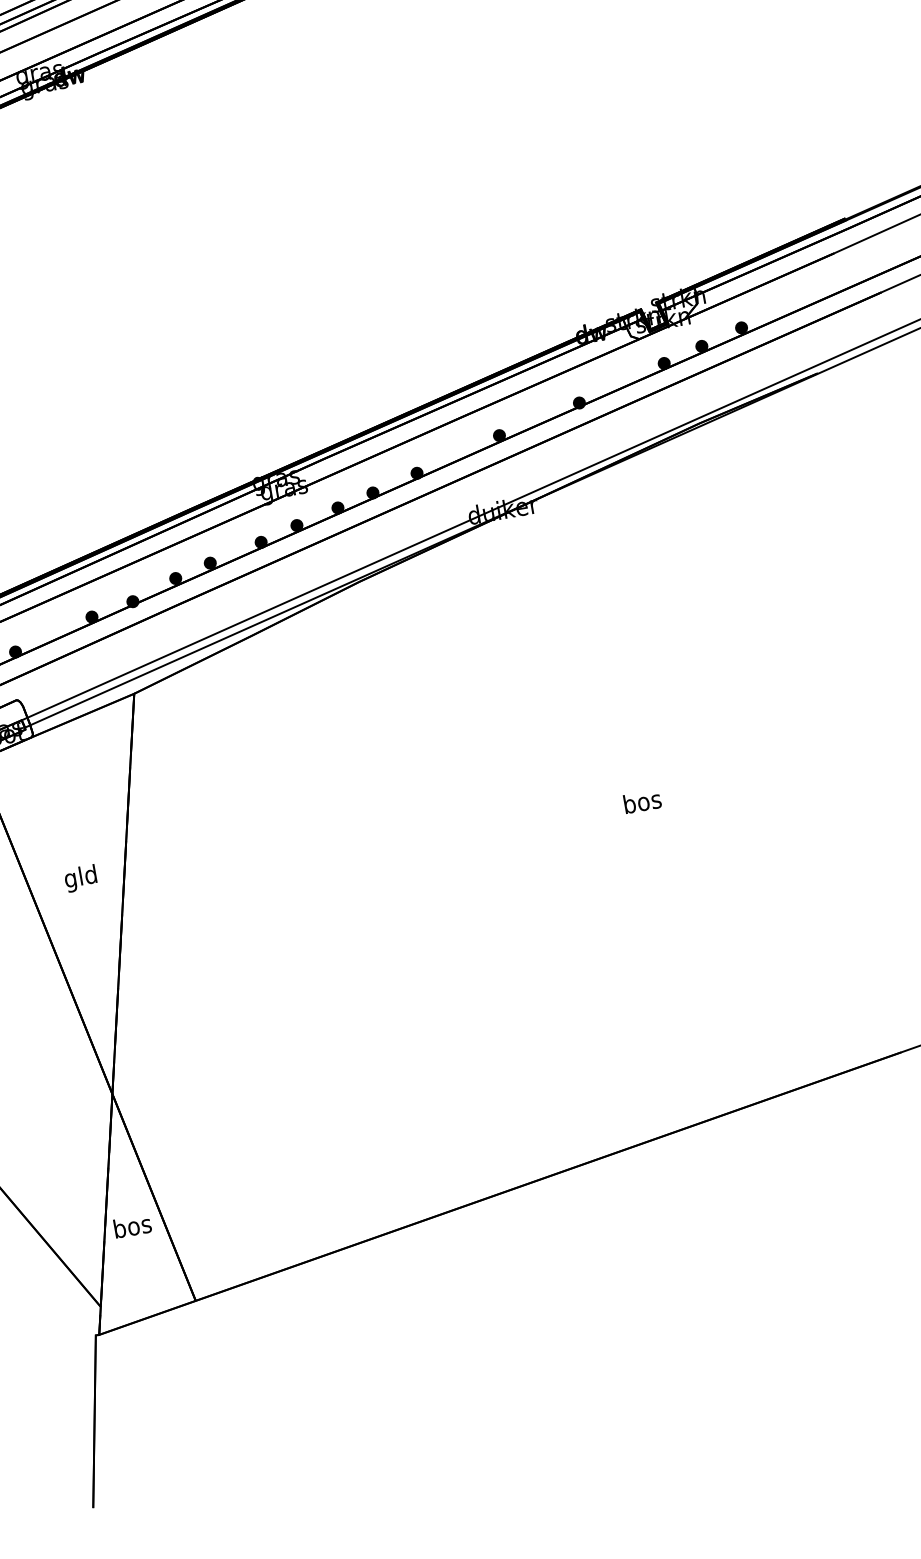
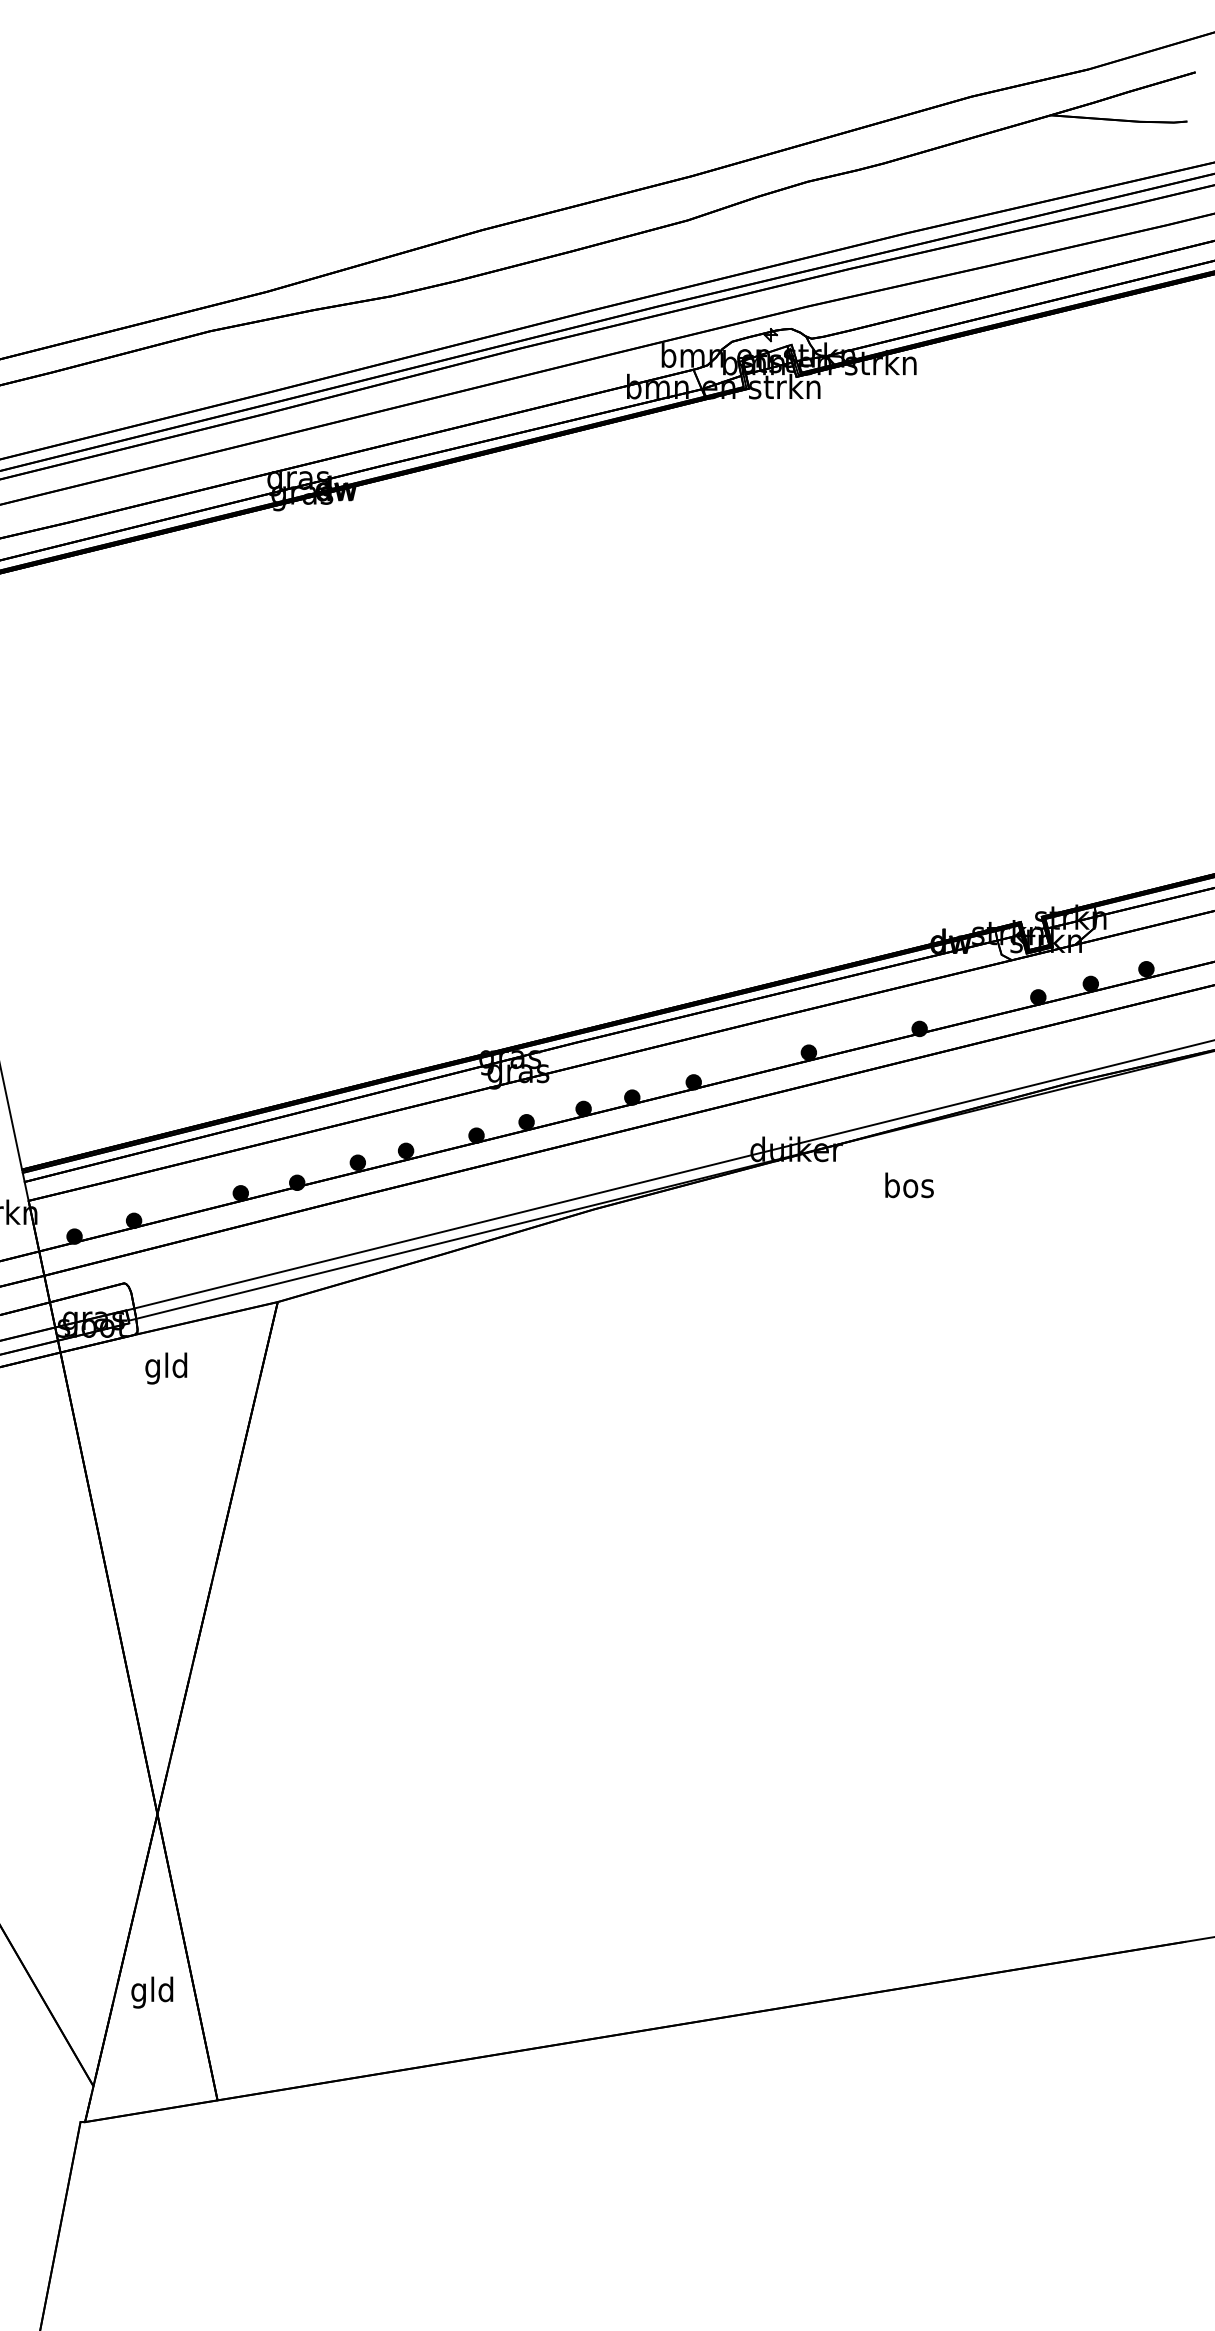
text: (642, 801) -> (909, 1185), moved
text: (81, 878) -> (166, 1368), moved
text: (133, 1228) -> (153, 1992), bos -> gld

